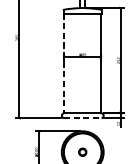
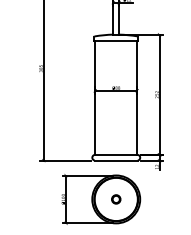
line: (64, 64) -> (95, 98), dashed -> solid
line: (82, 118) -> (116, 160), dashed -> solid

